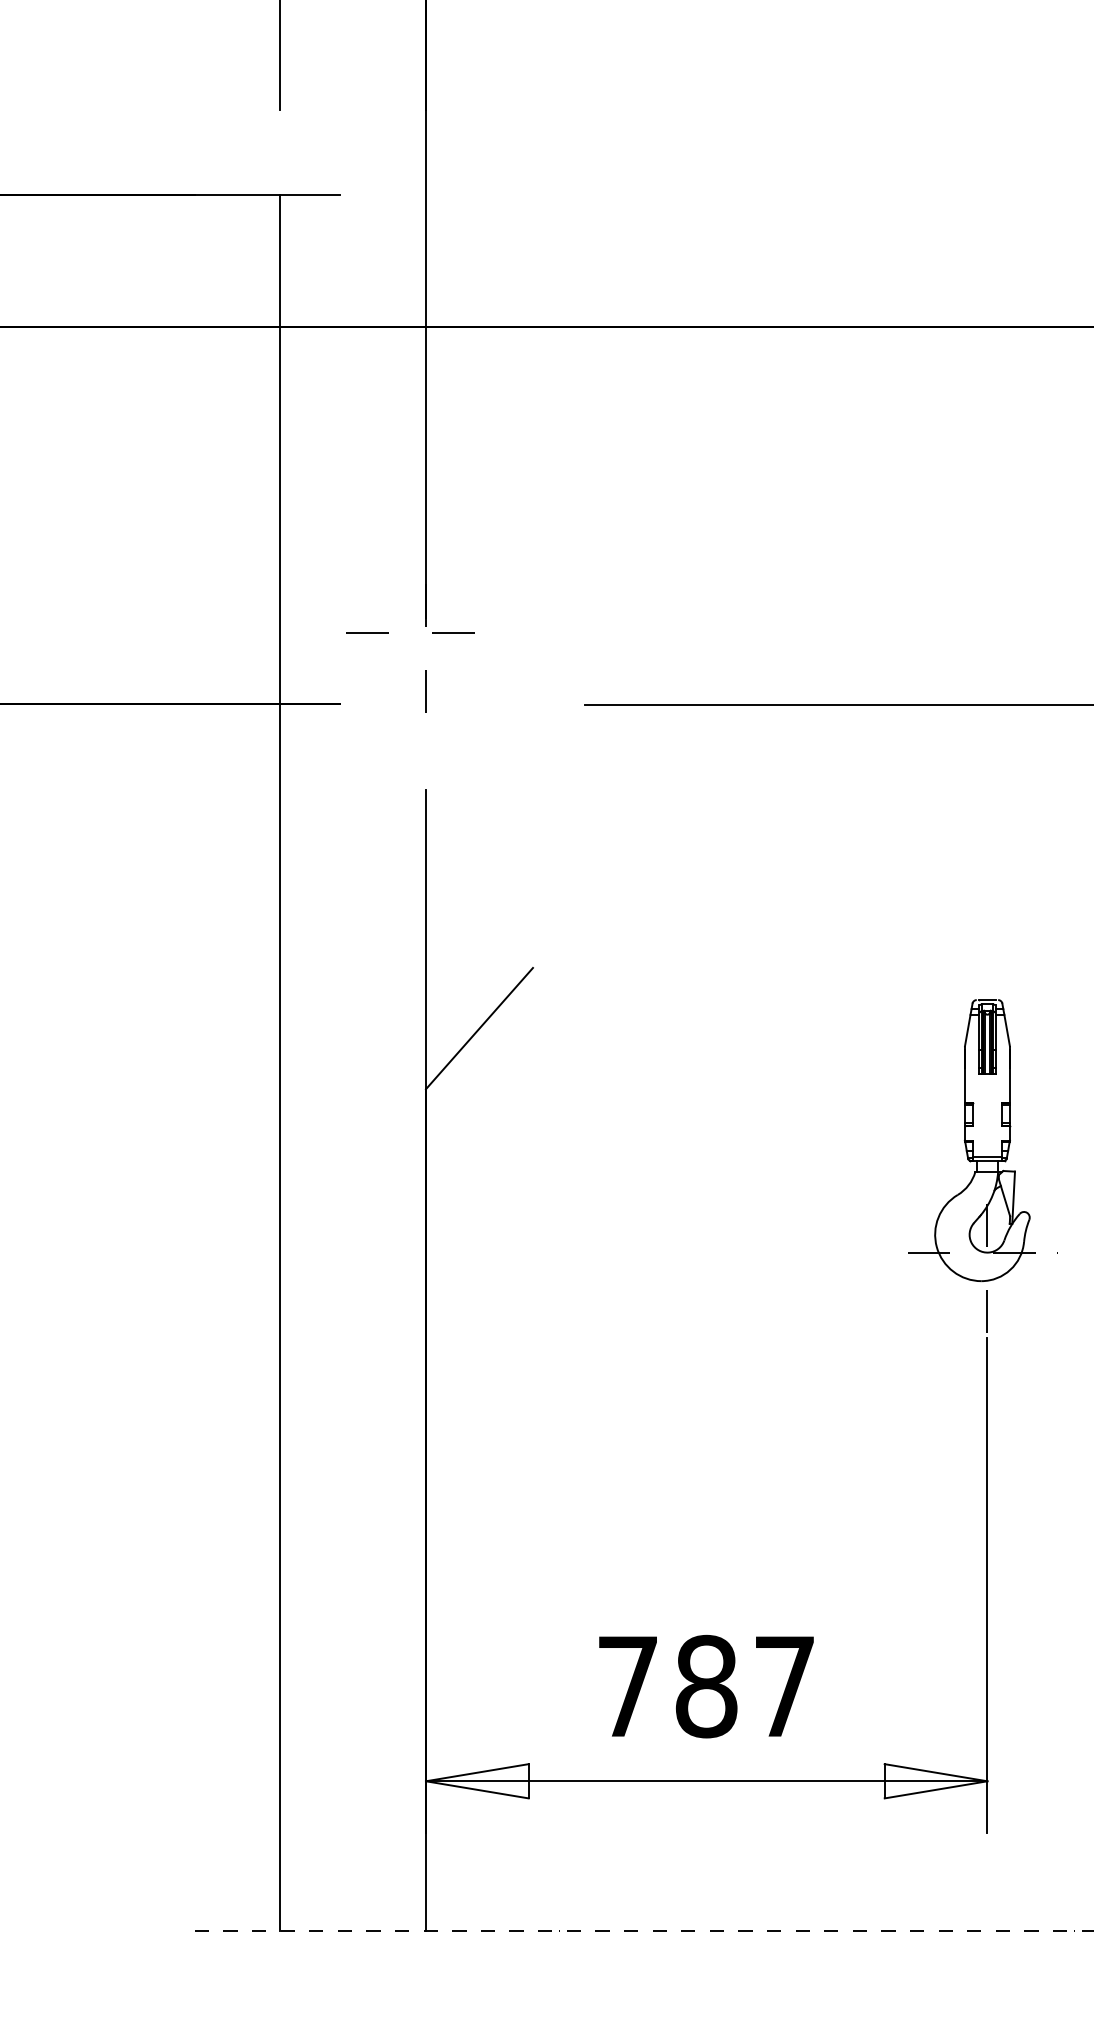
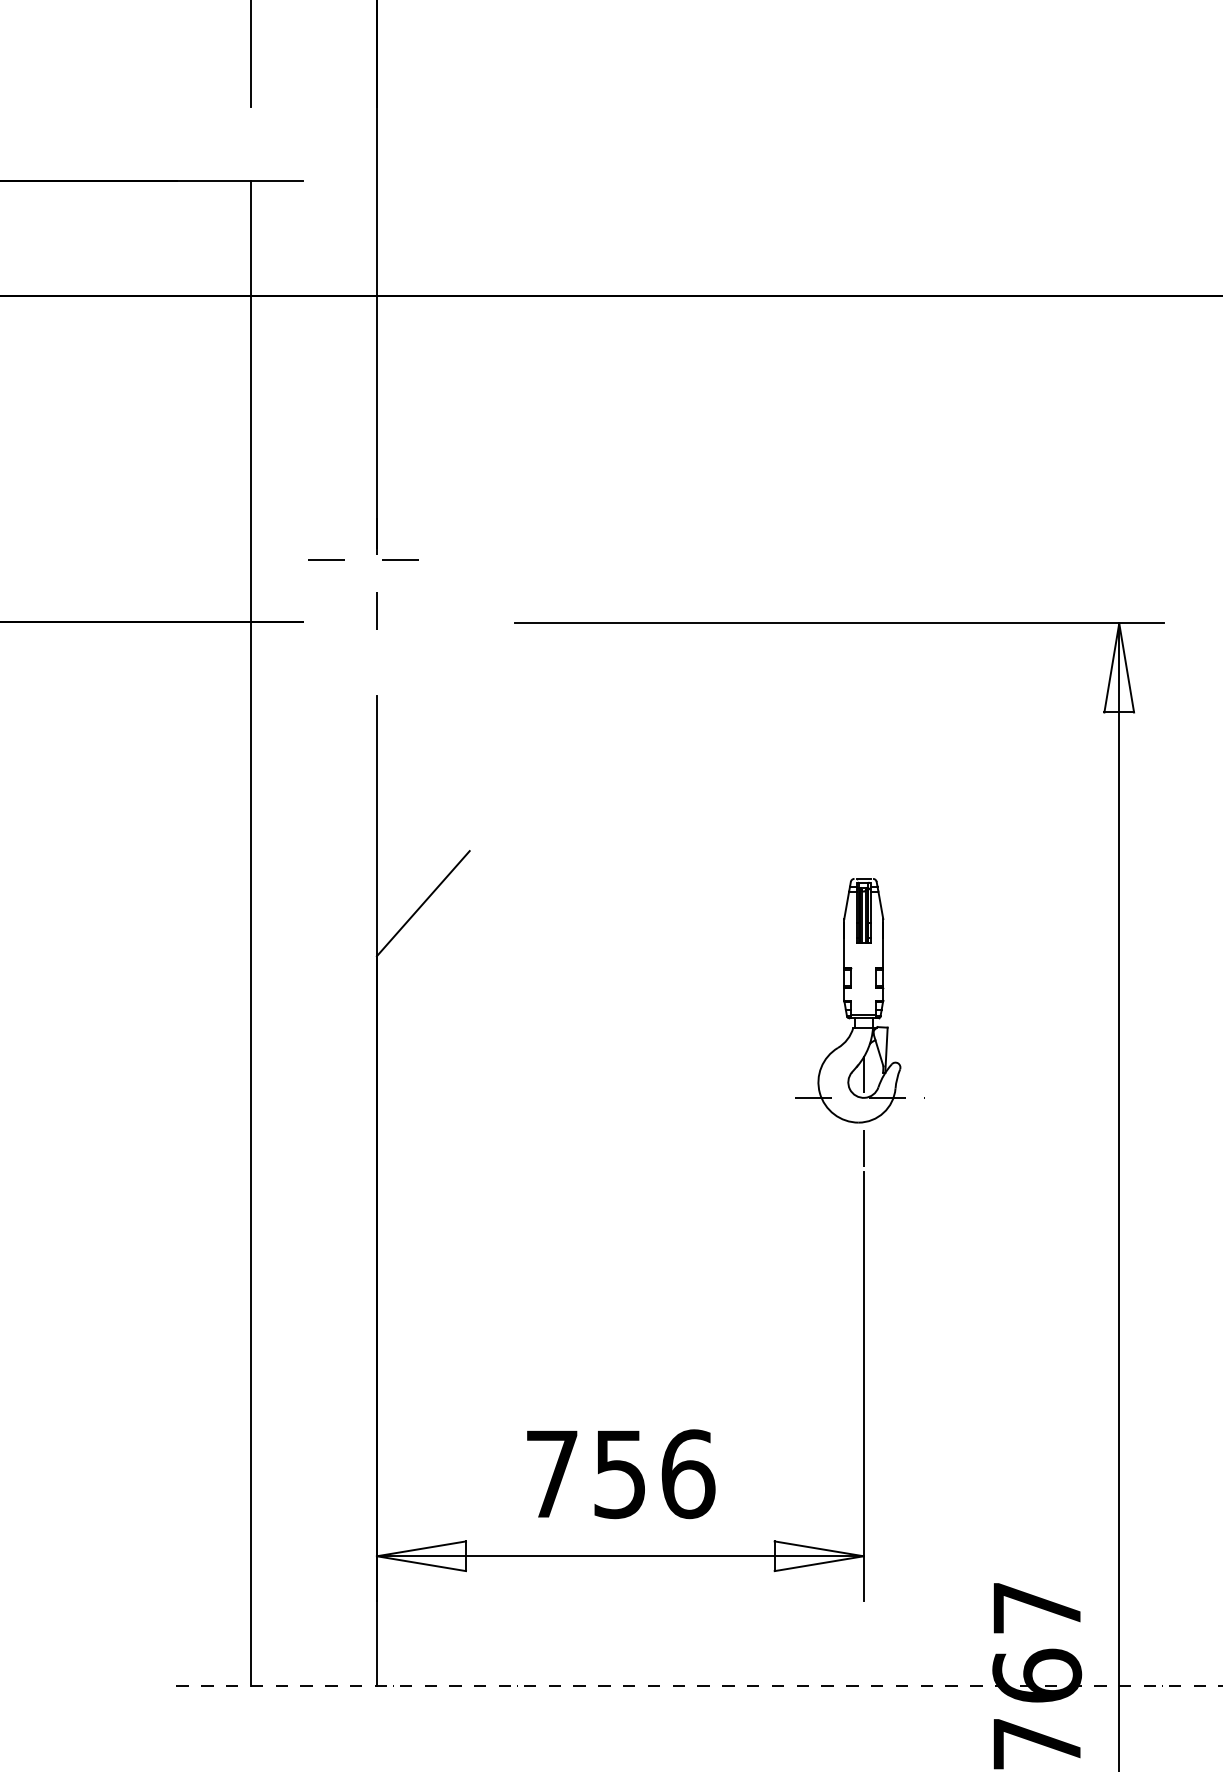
text: (746, 1686) -> (654, 1474), 787 -> 756

